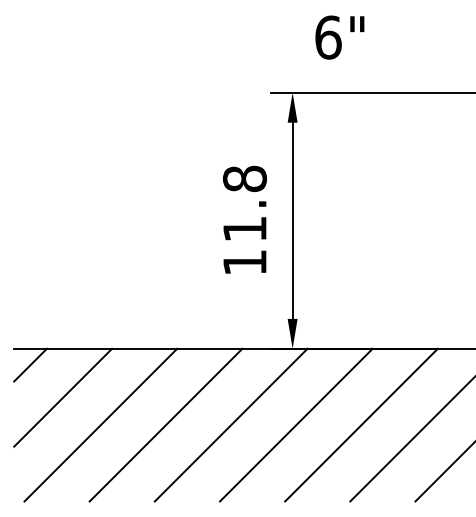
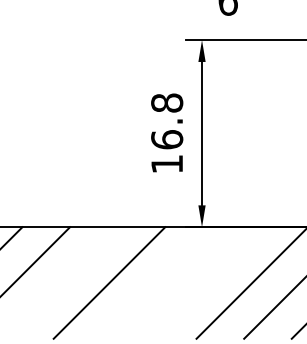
text: (244, 228) -> (166, 139), 11.8 -> 16.8
line: (100, 424) -> (61, 282), removed
line: (230, 424) -> (156, 282), removed
line: (295, 424) -> (204, 282), removed

